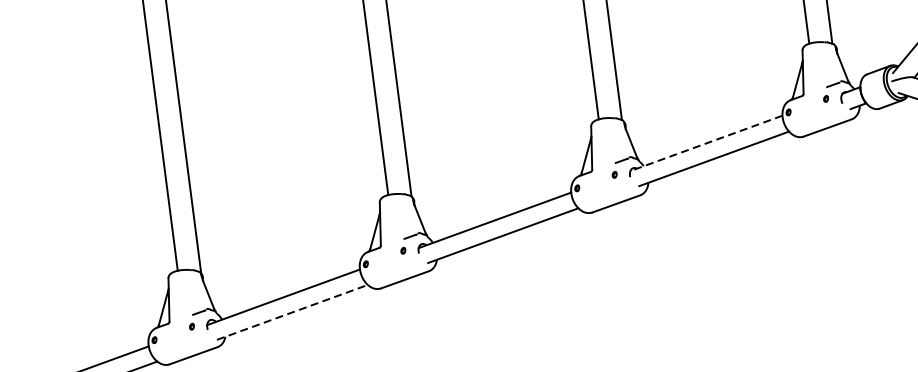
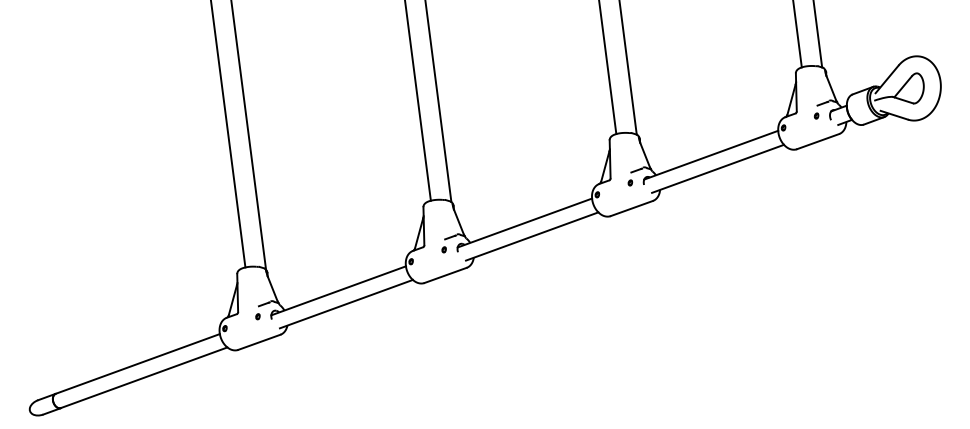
line: (705, 143) -> (710, 155), dashed -> solid
line: (292, 312) -> (346, 304), dashed -> solid

